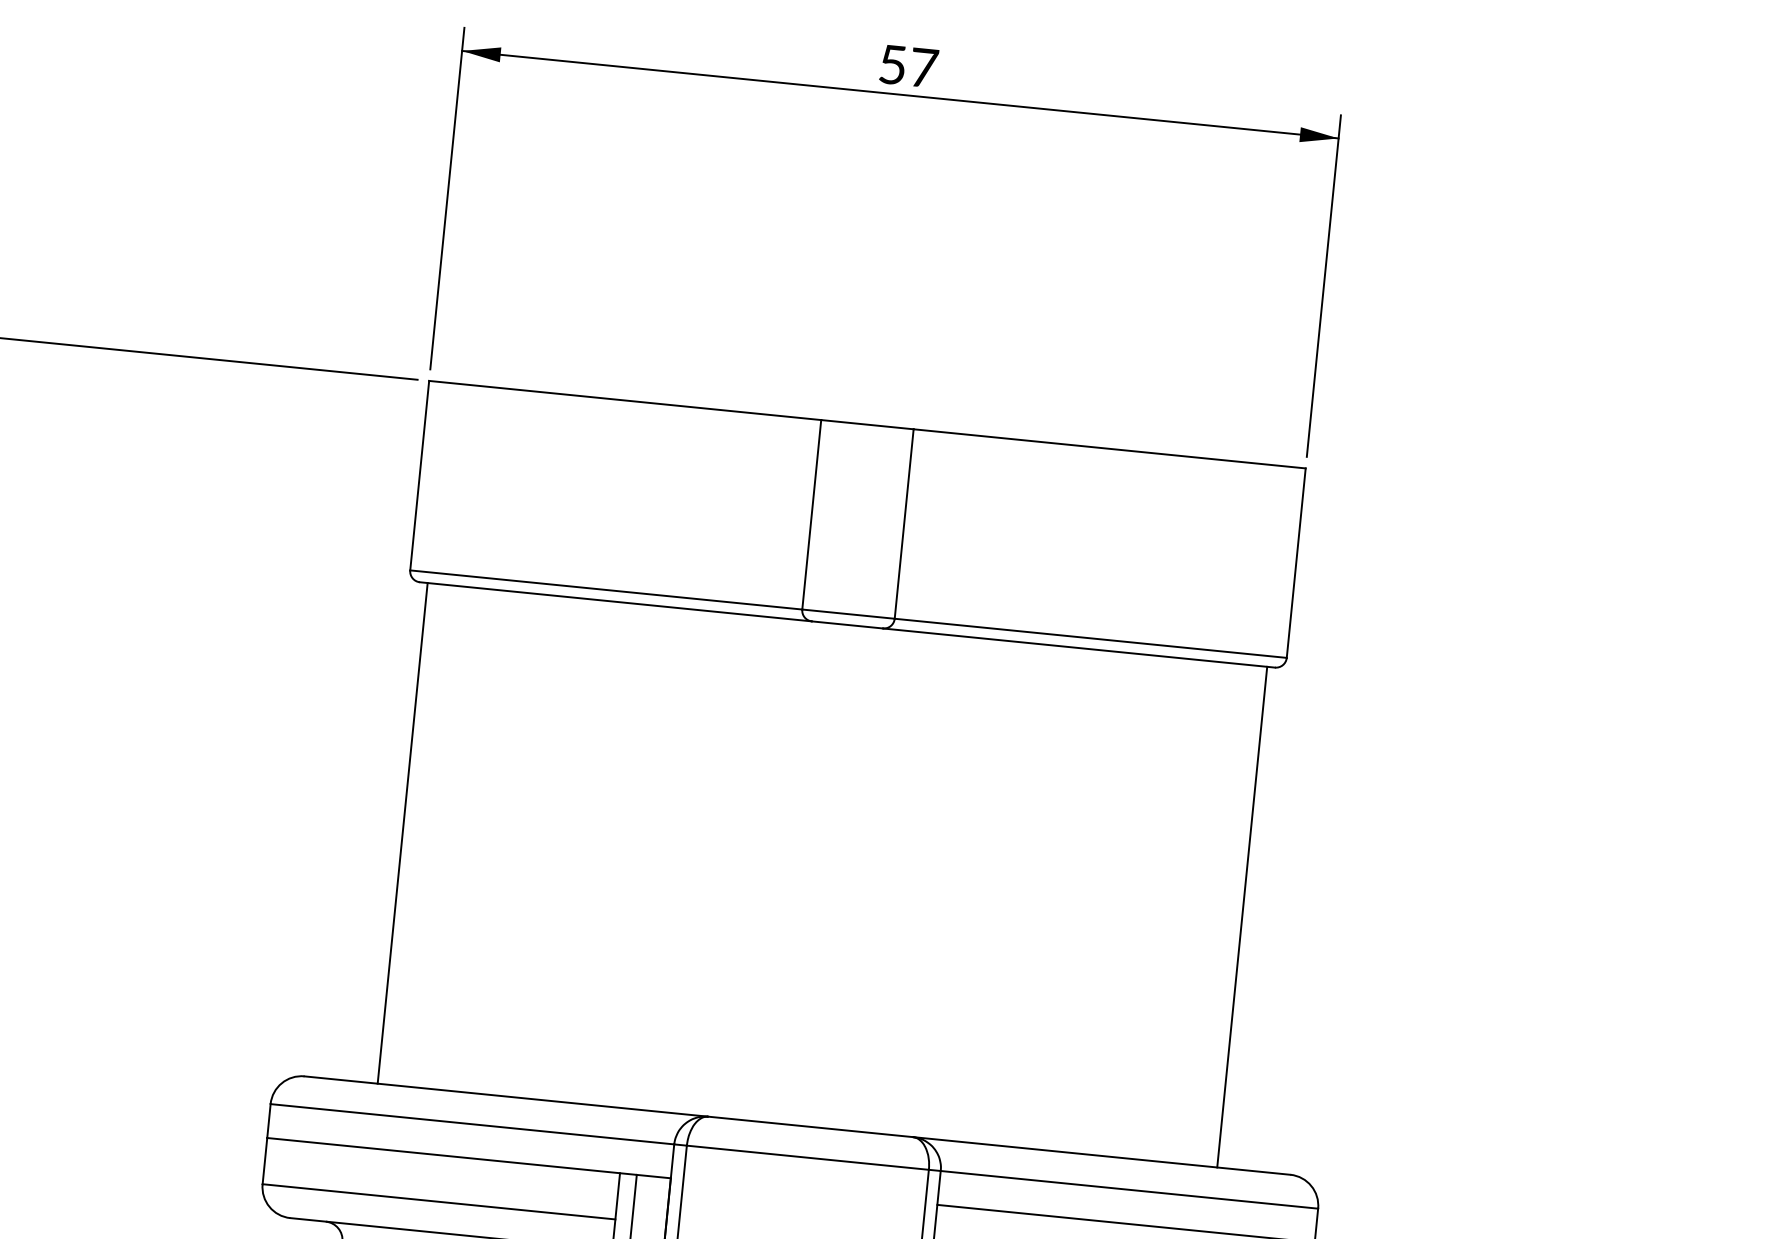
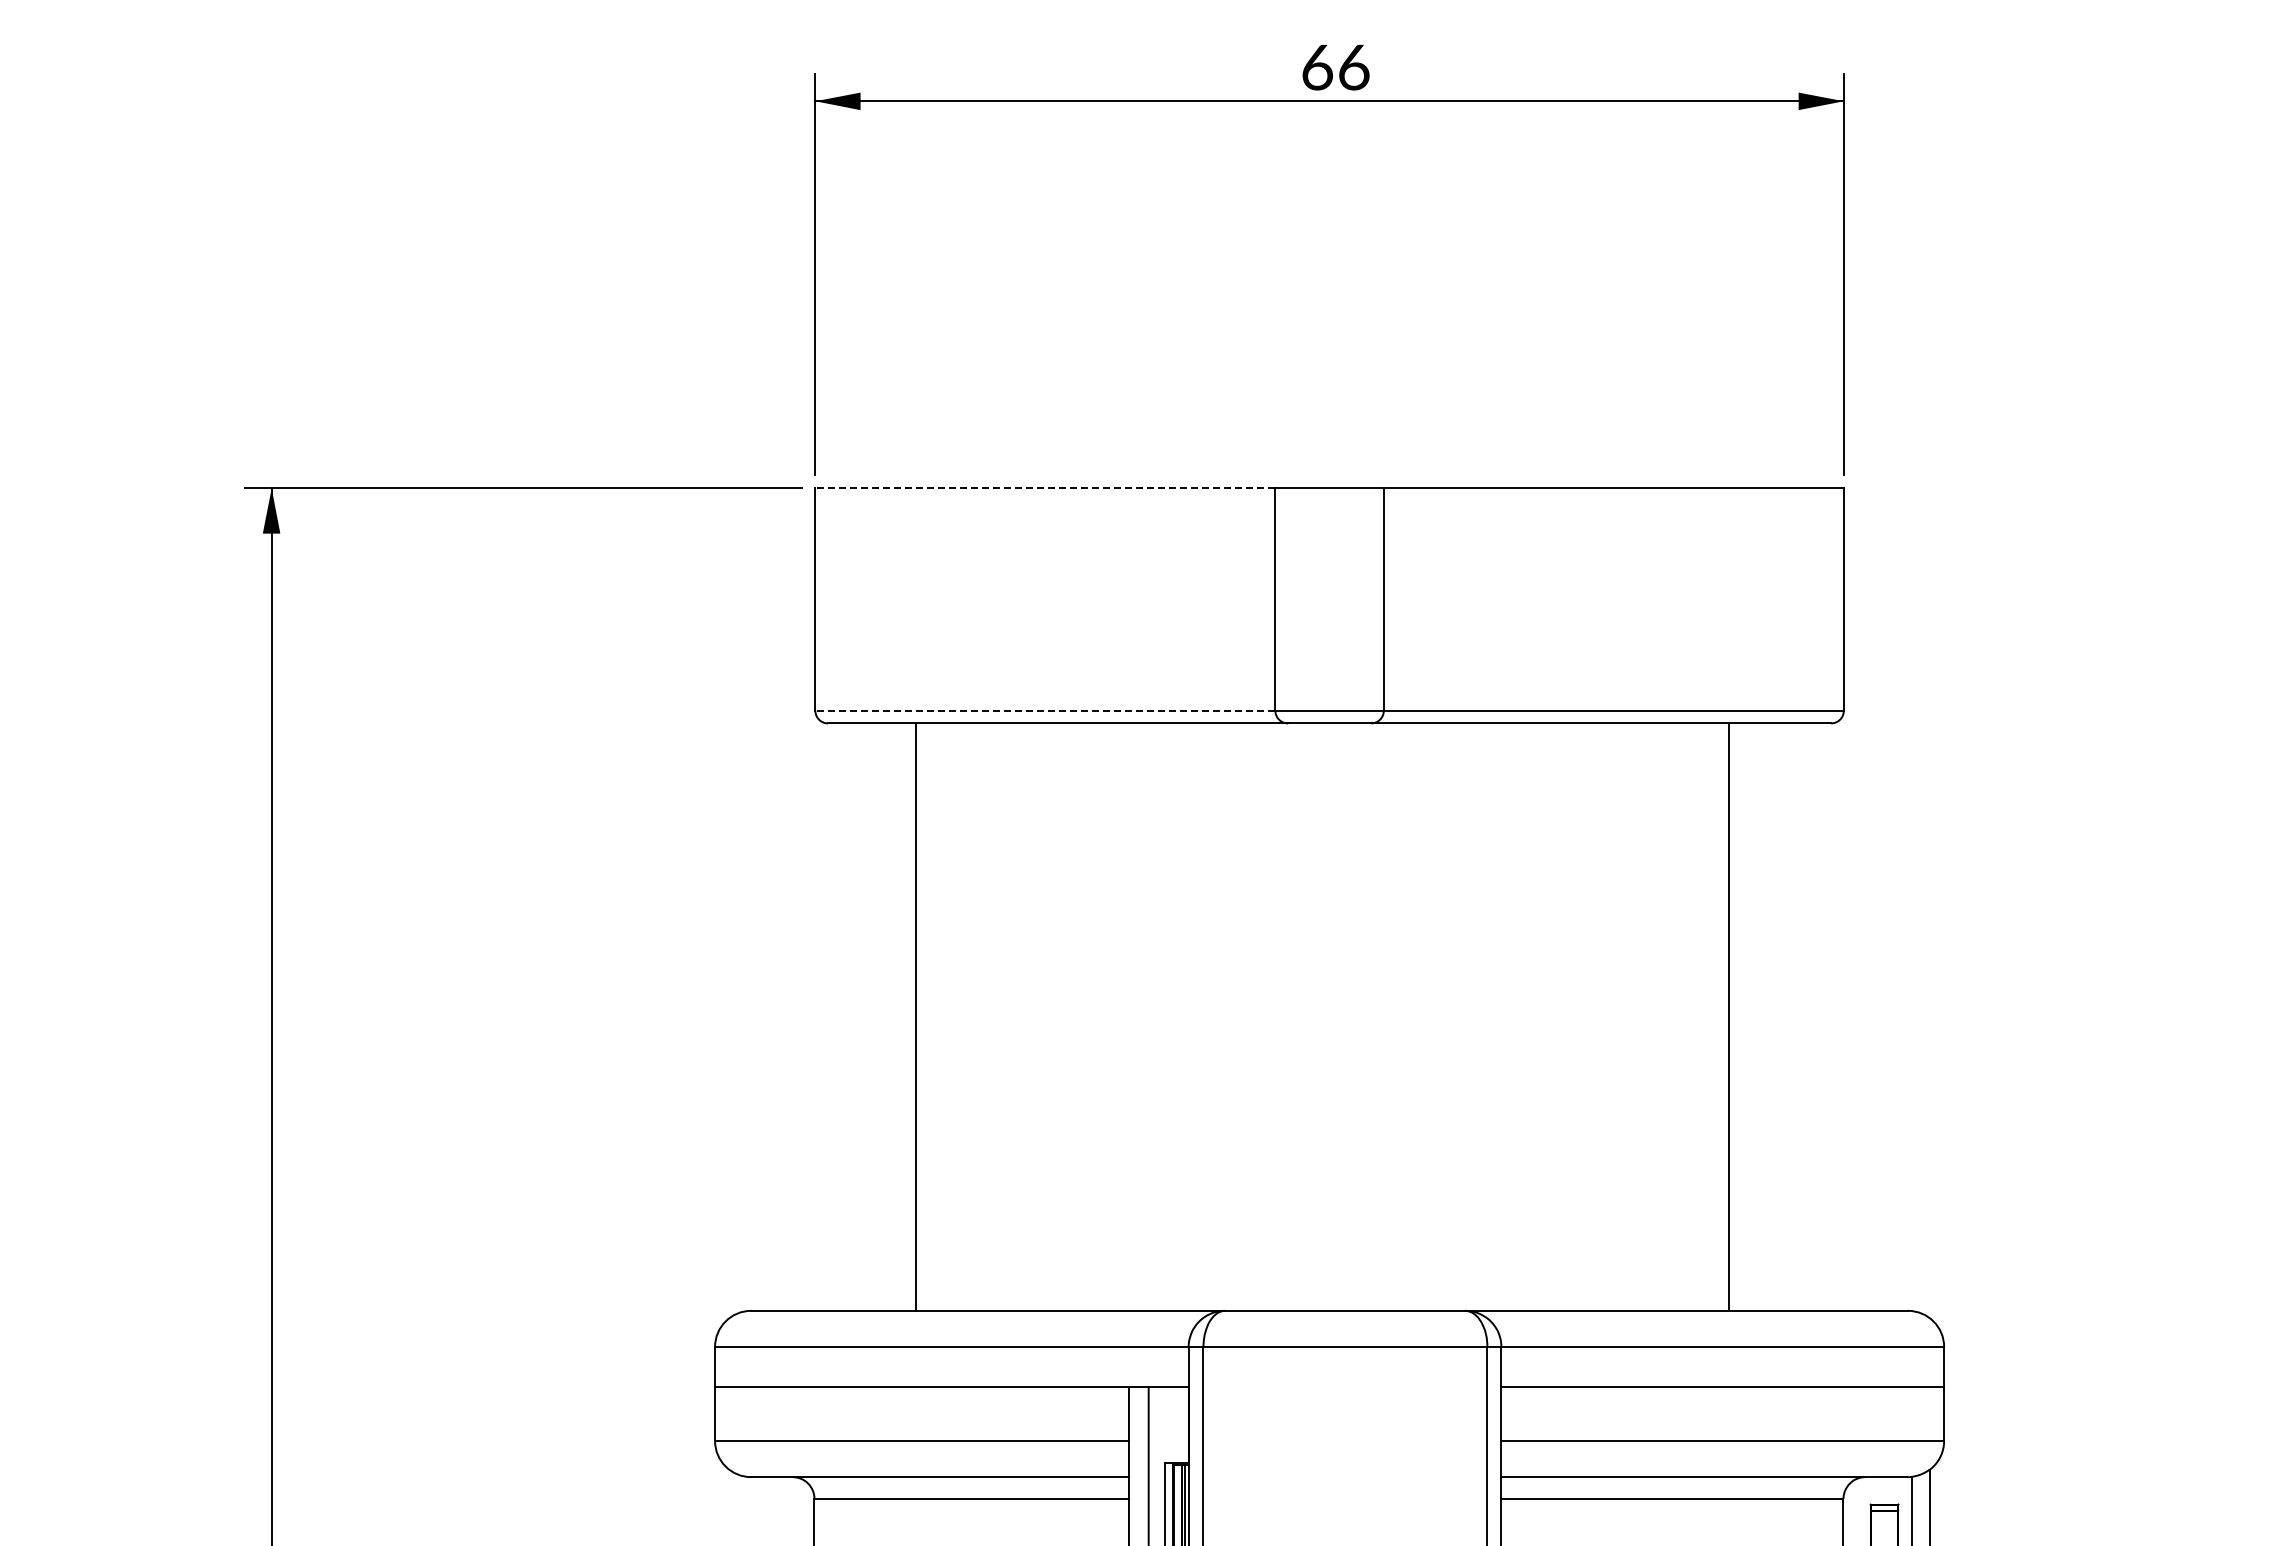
text: (908, 66) -> (1335, 67), 57 -> 66
line: (624, 400) -> (1044, 488), solid -> dashed
line: (605, 589) -> (1044, 710), solid -> dashed
line: (403, 832) -> (916, 1016), moved
line: (1242, 916) -> (1729, 1016), moved

